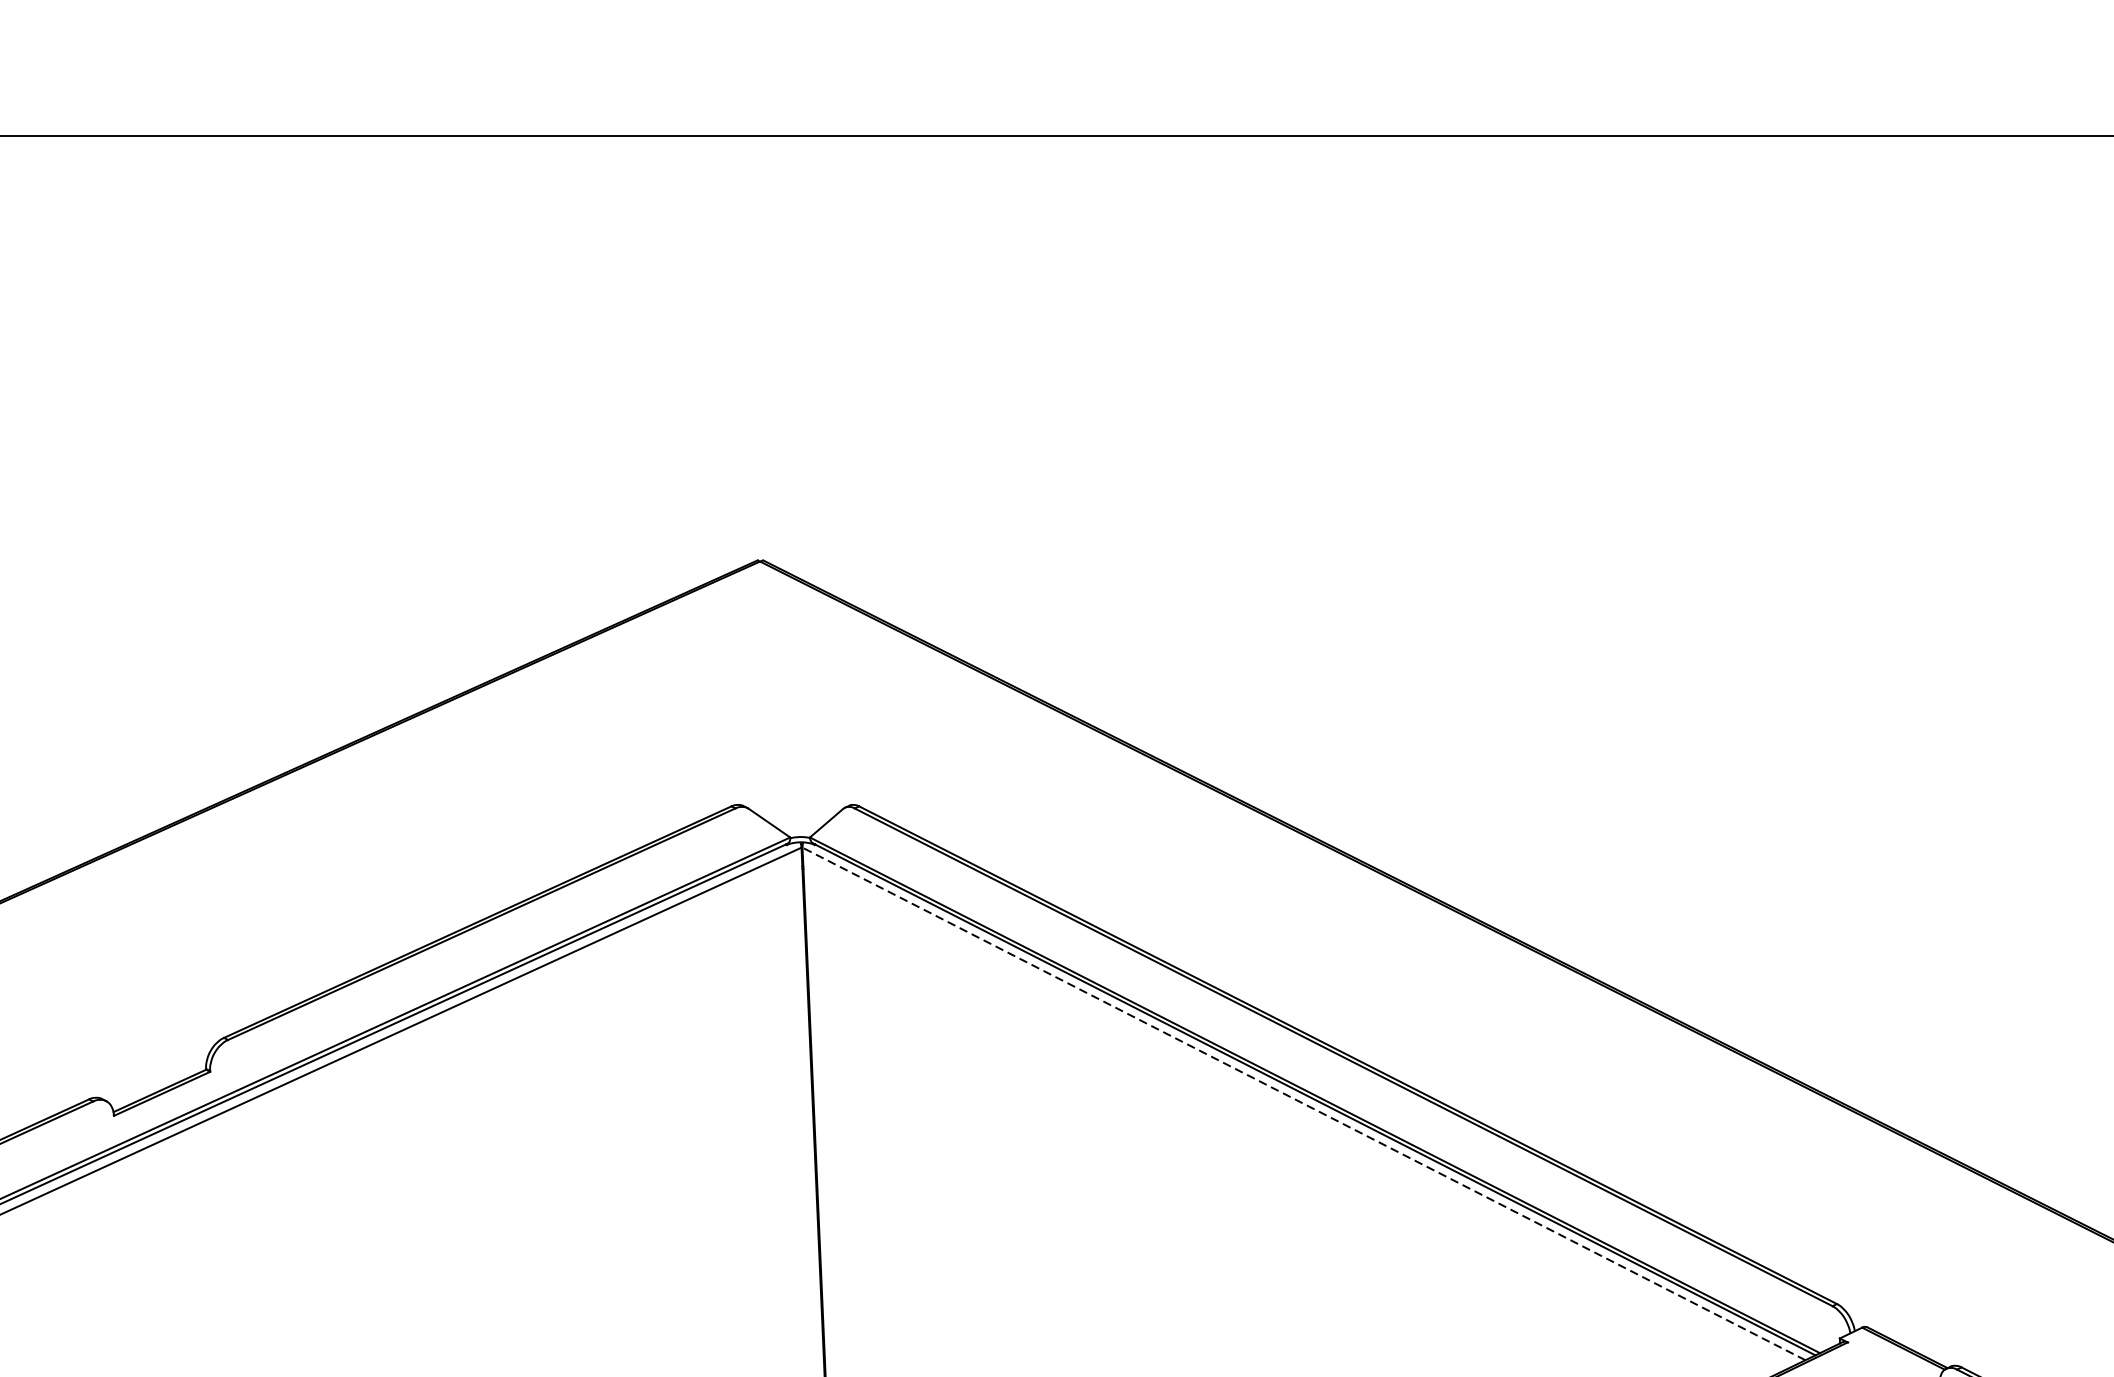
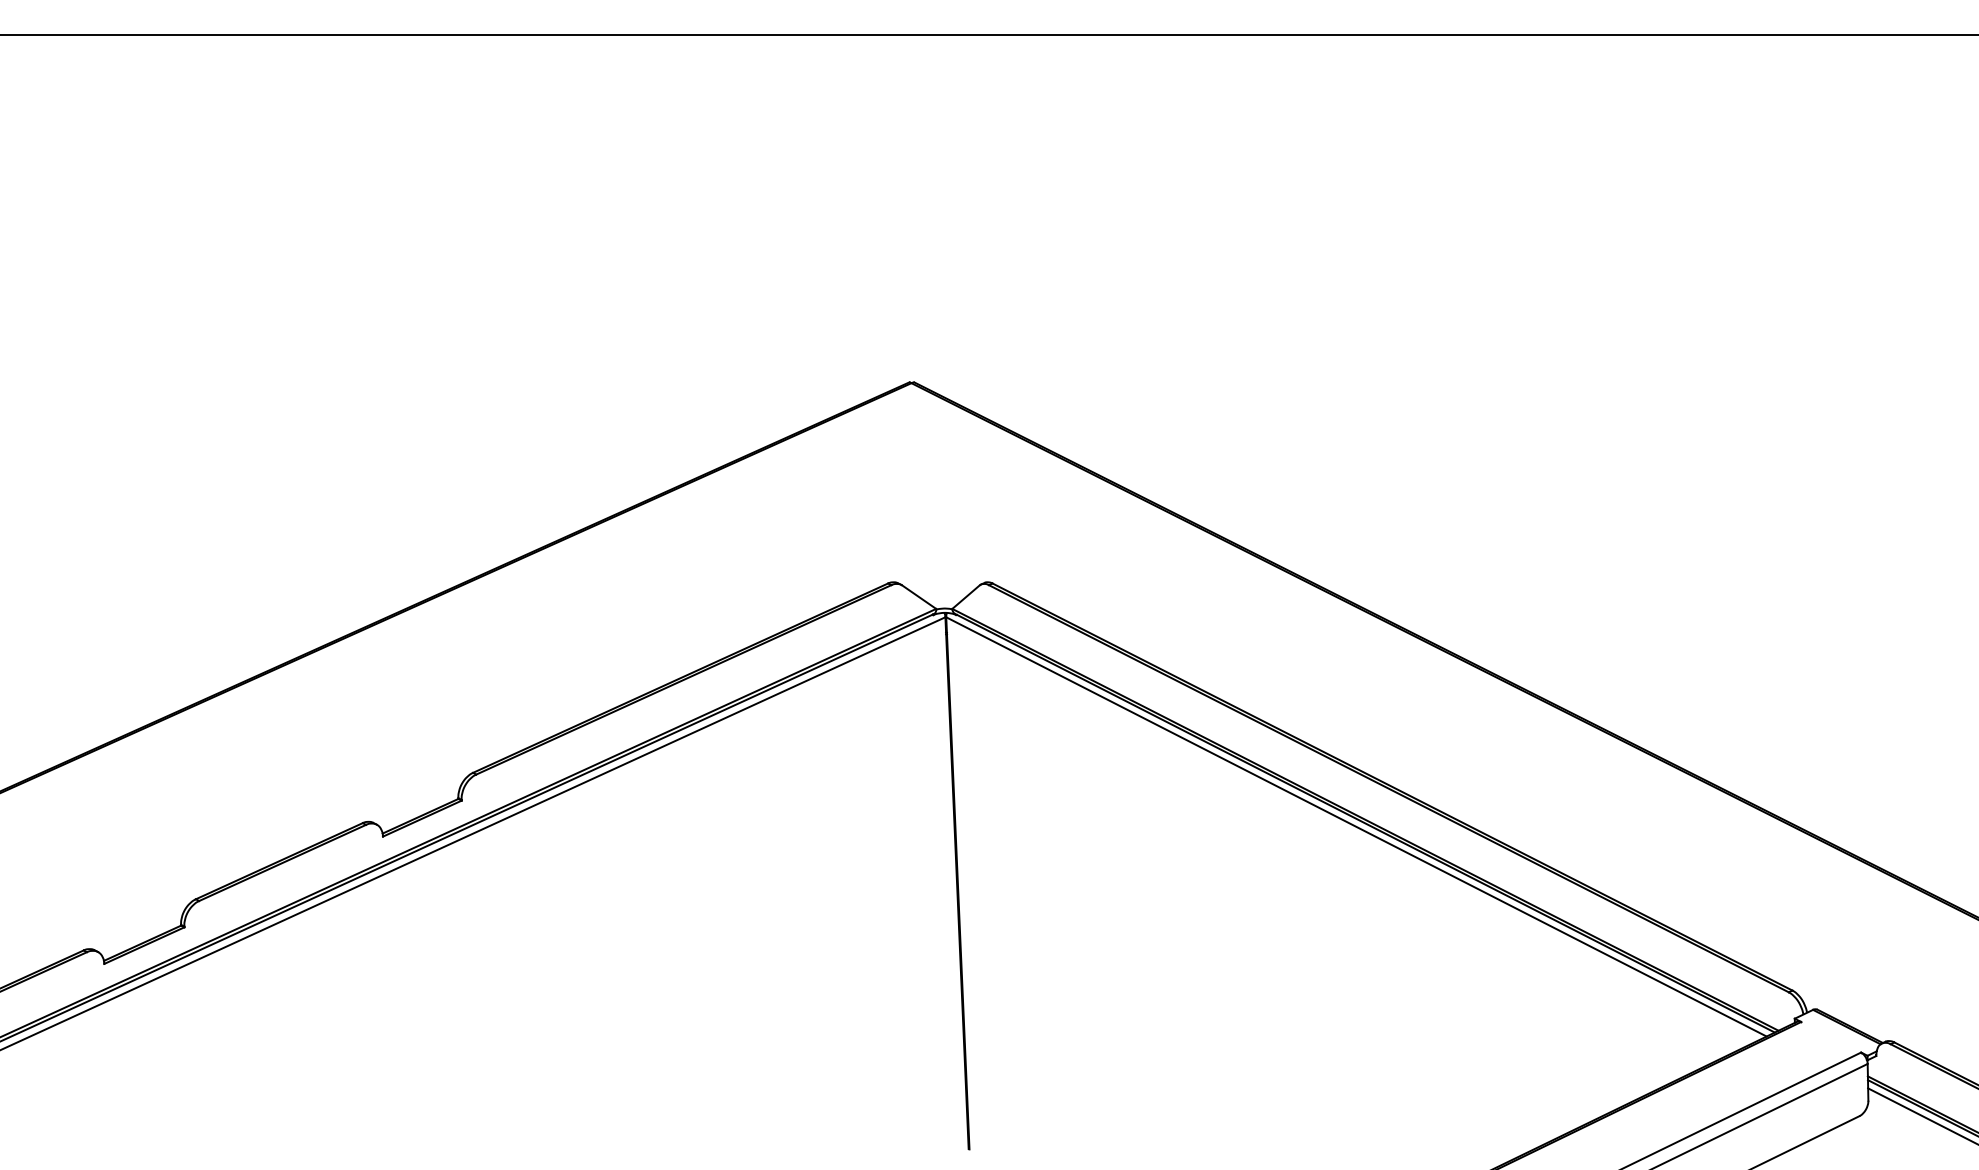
line: (1304, 1103) -> (1356, 826), dashed -> solid

